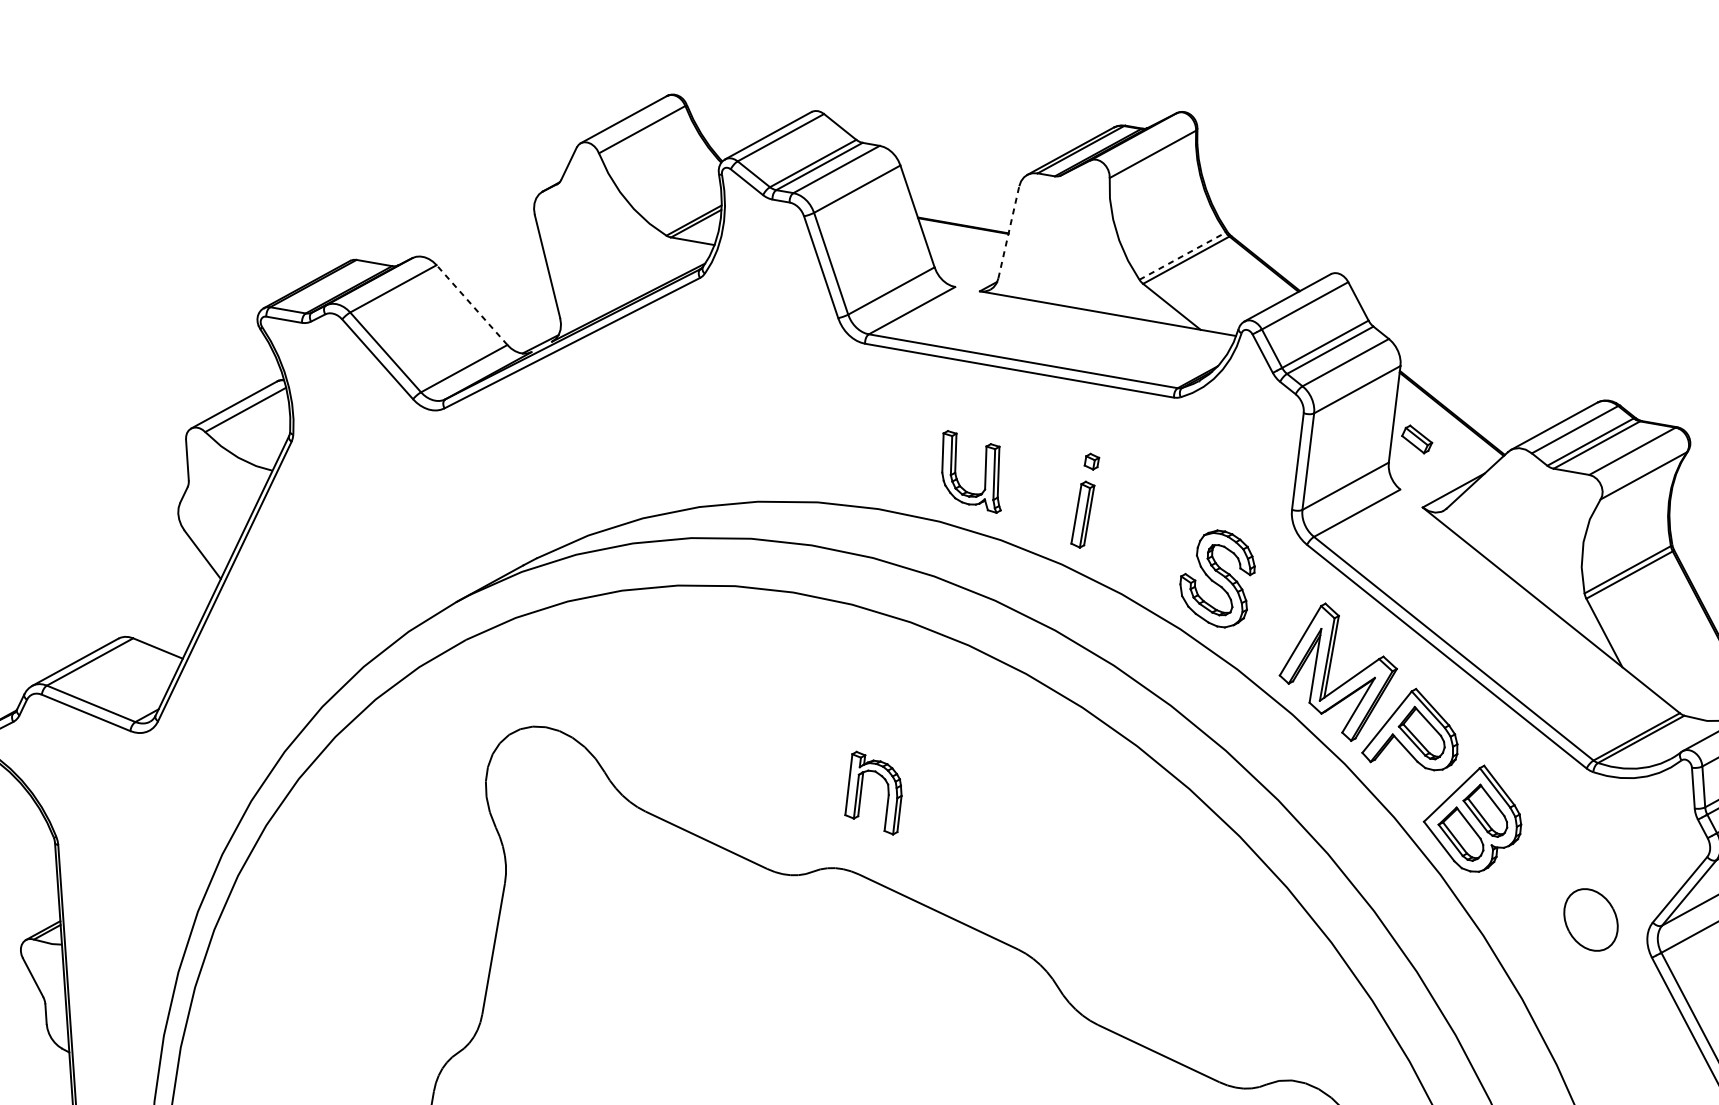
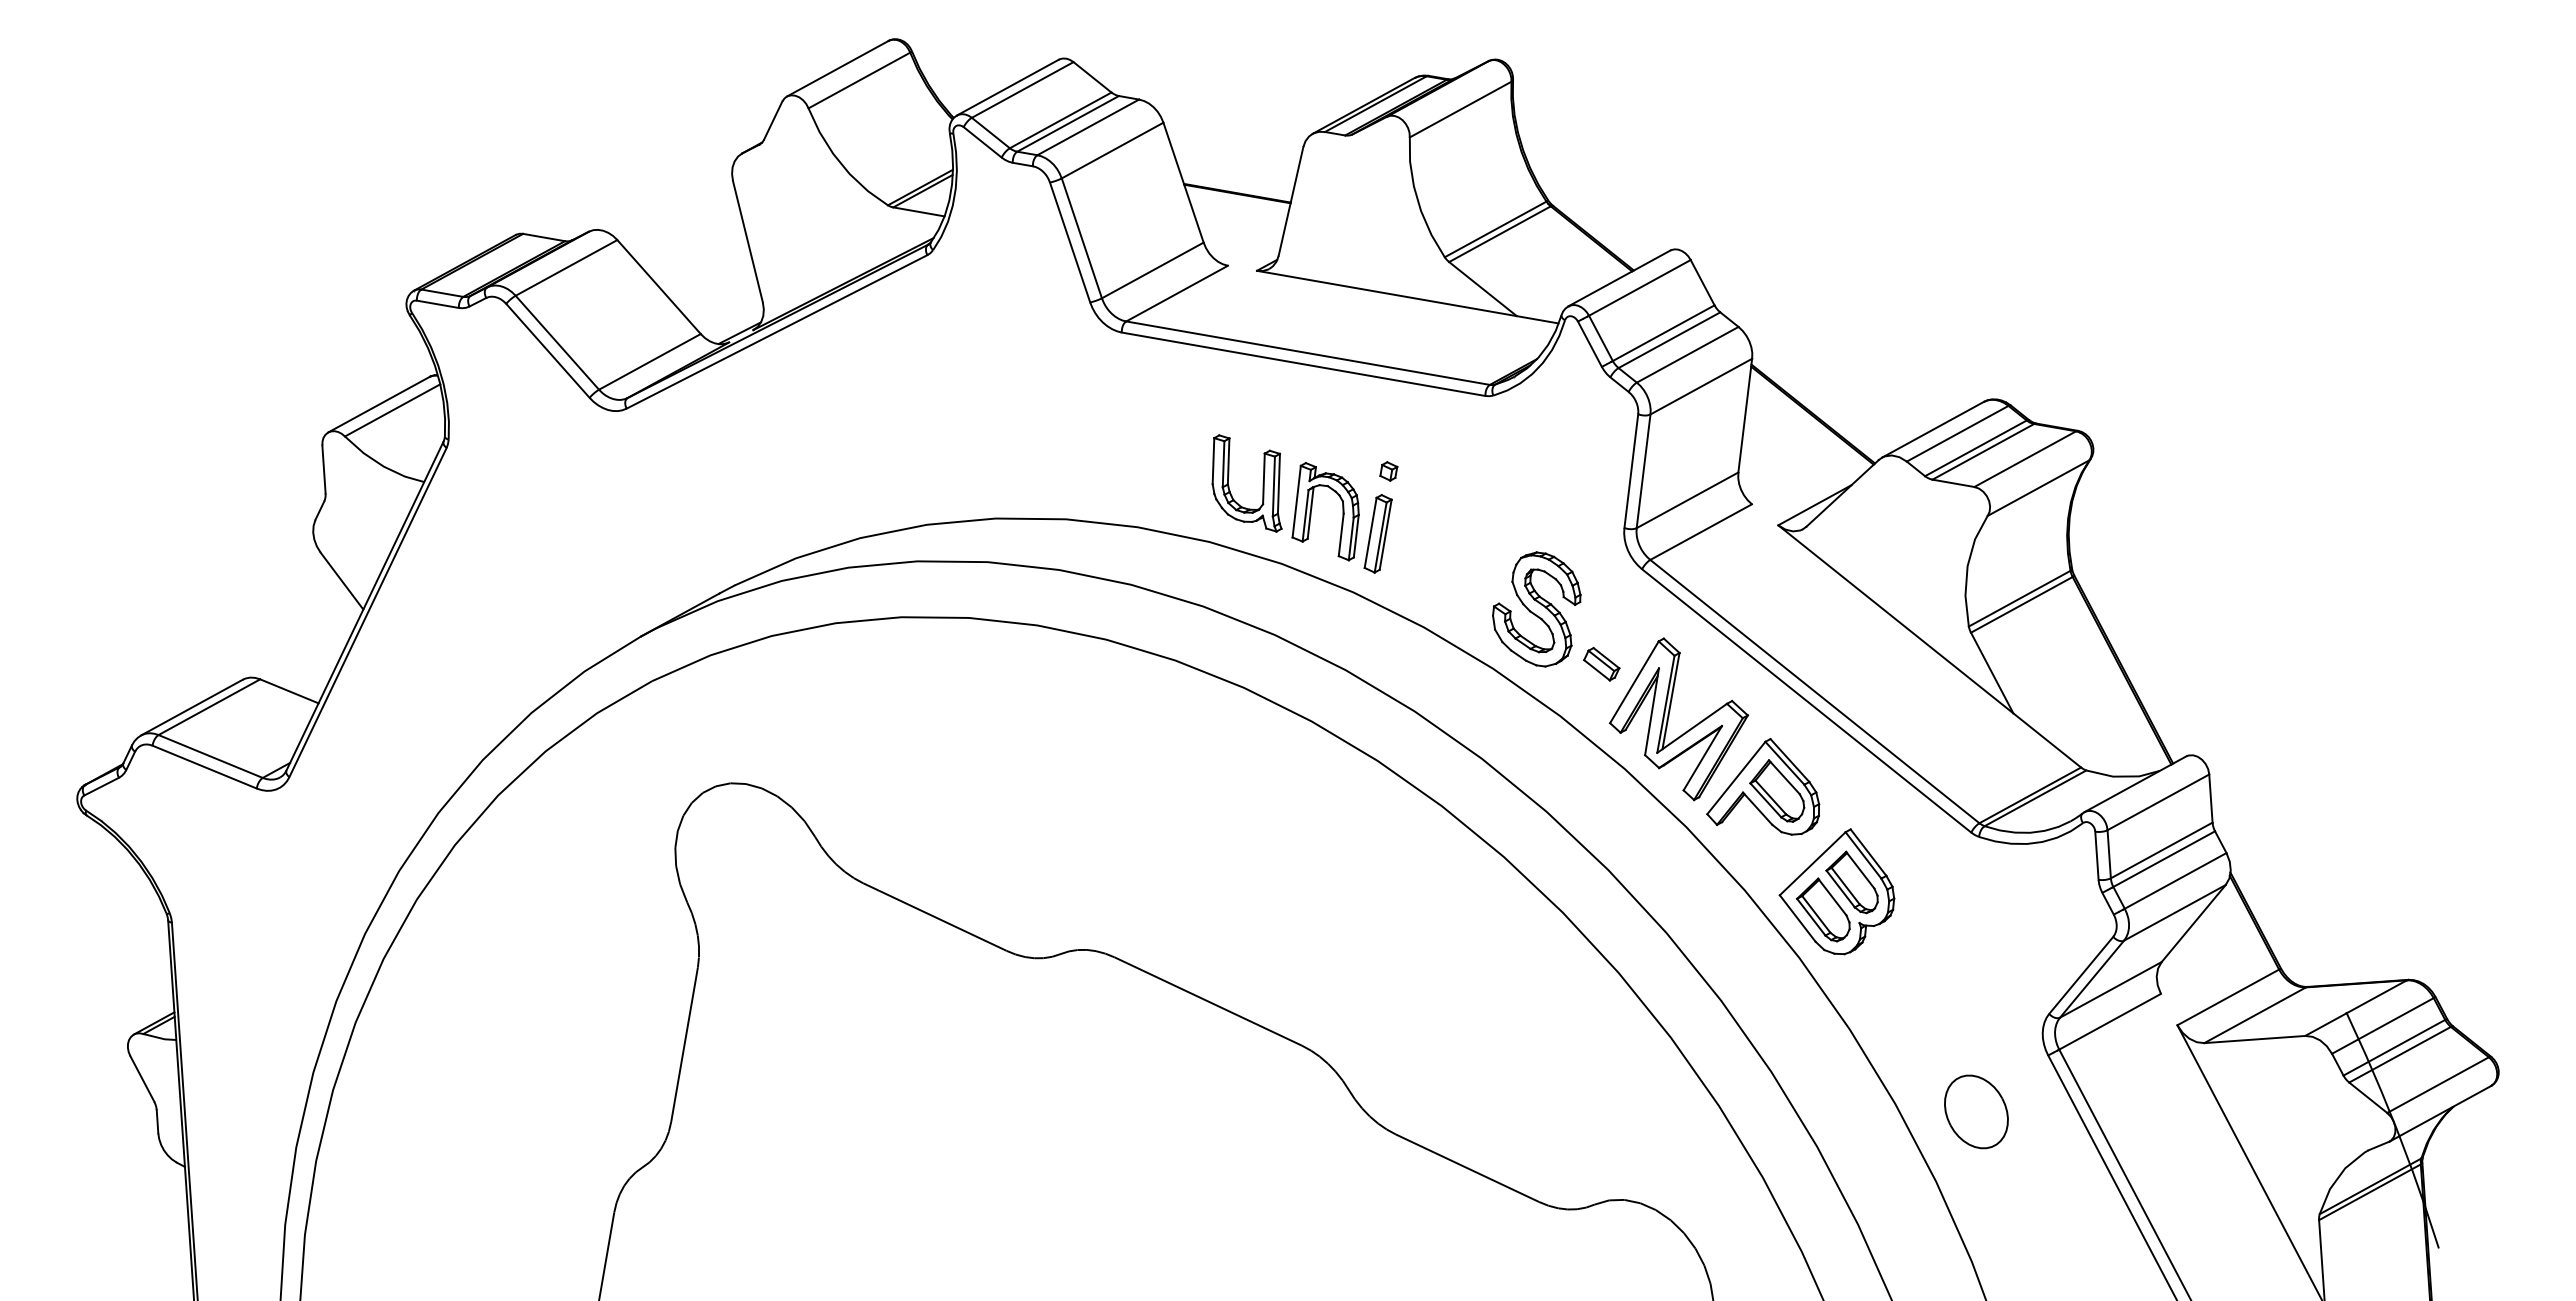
line: (1009, 232) -> (1291, 201), dashed -> solid
line: (1182, 256) -> (1495, 229), dashed -> solid
line: (472, 305) -> (659, 287), dashed -> solid
part: (1416, 438) -> (1601, 663), moved
part: (862, 790) -> (1312, 508), moved
part: (1591, 919) -> (1976, 1111), moved

